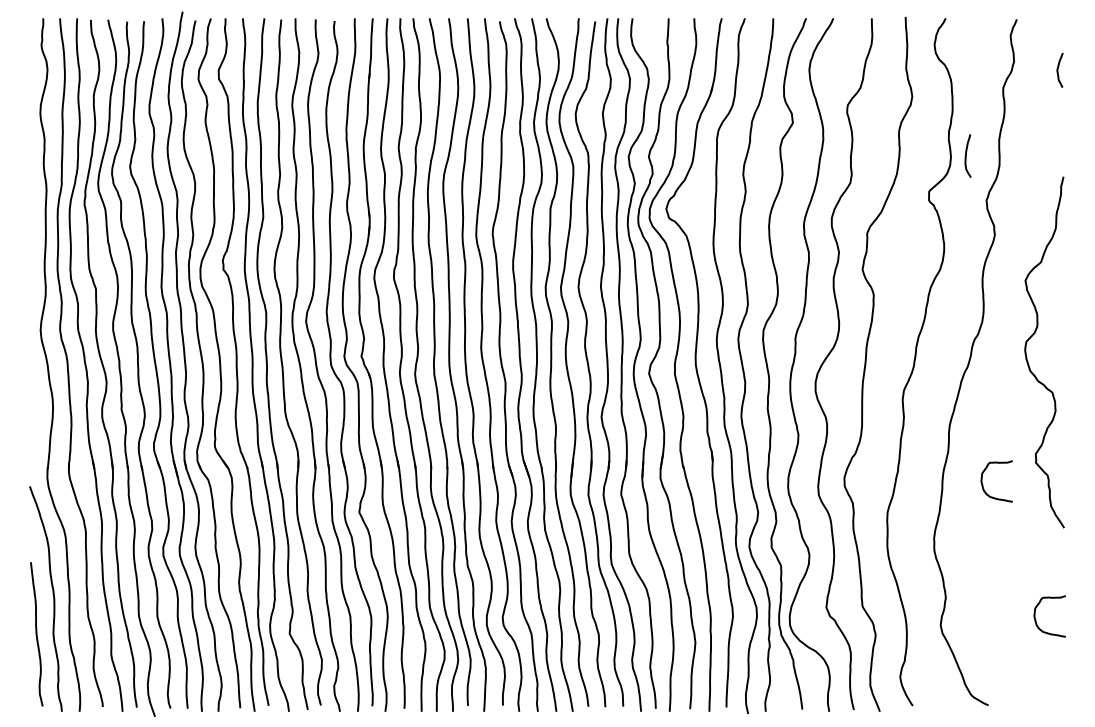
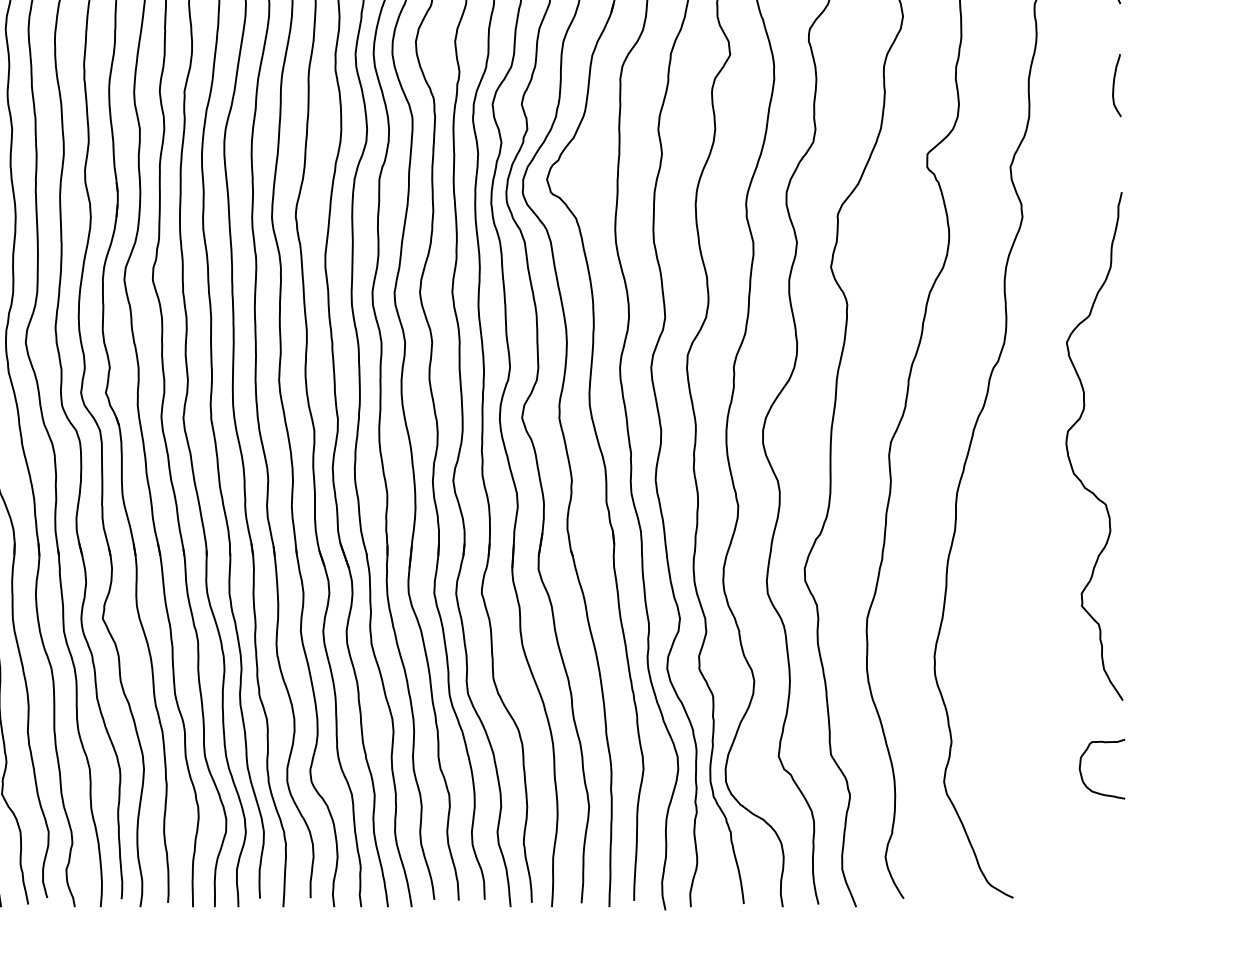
curve: (966, 155) -> (1114, 84), moved
curve: (1027, 357) -> (1069, 453), moved
curve: (983, 484) -> (1006, 578), removed

